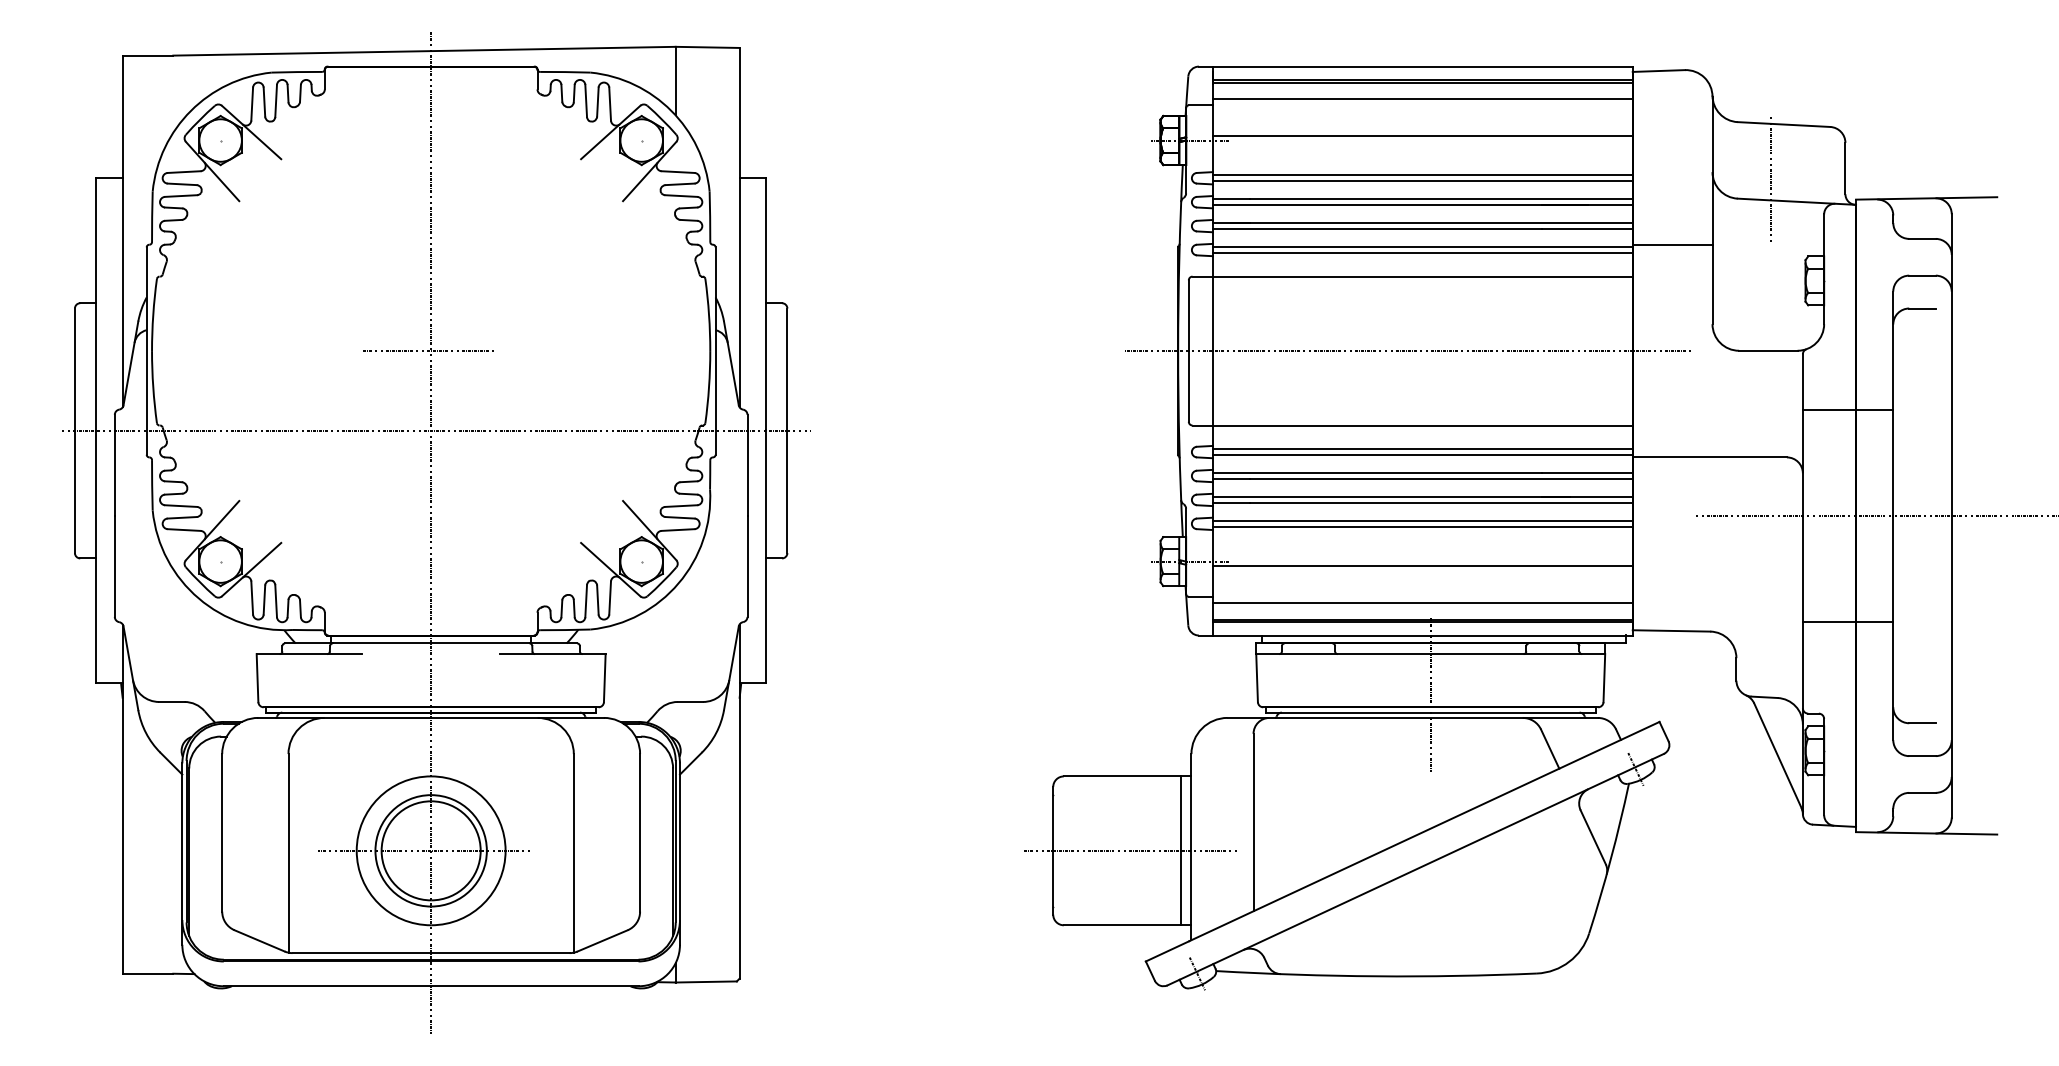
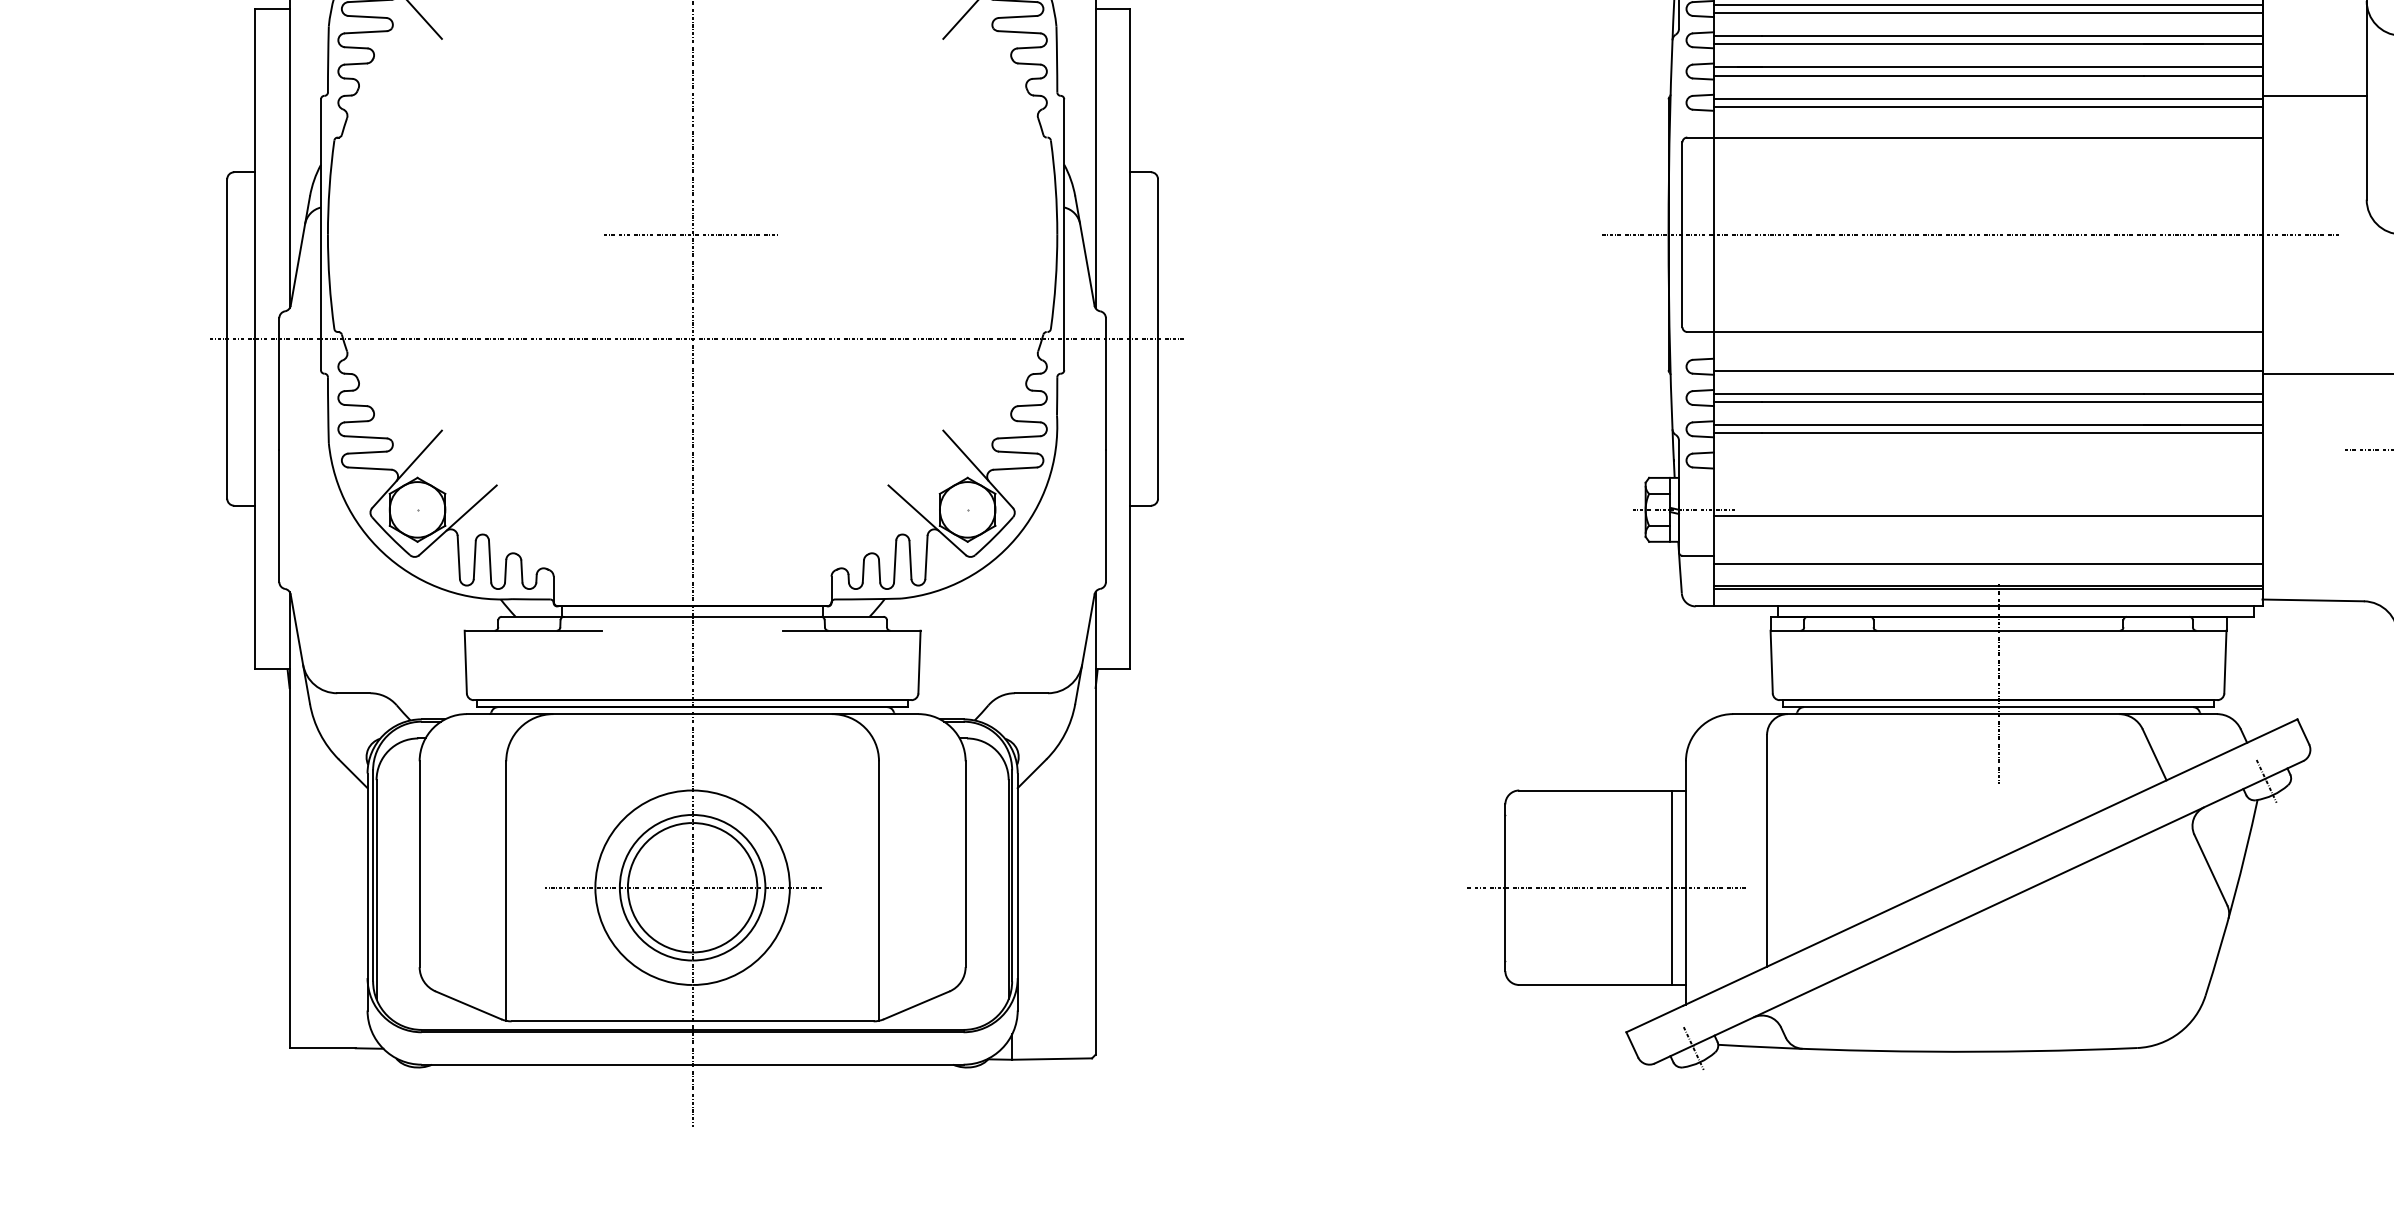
line: (1422, 448) -> (1987, 362), removed
line: (1422, 520) -> (1987, 456), removed
line: (1422, 527) -> (1987, 465), removed

